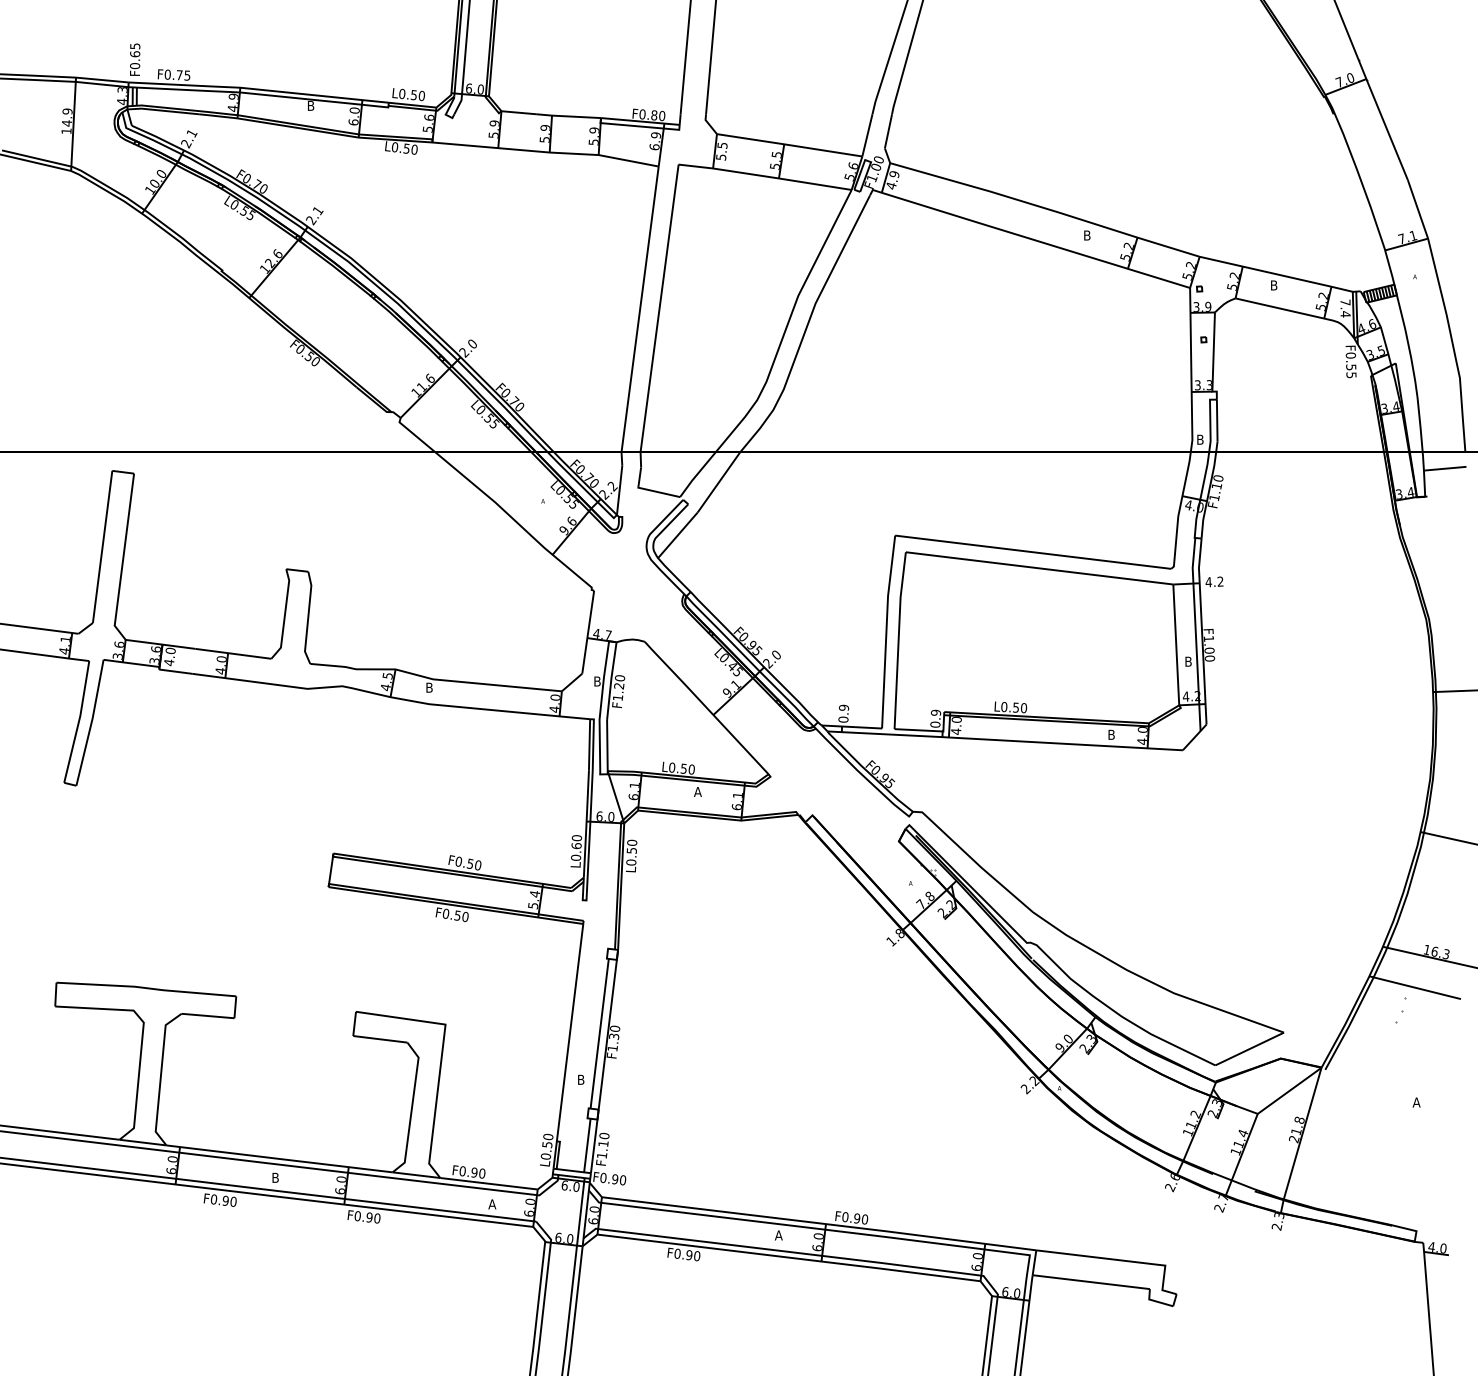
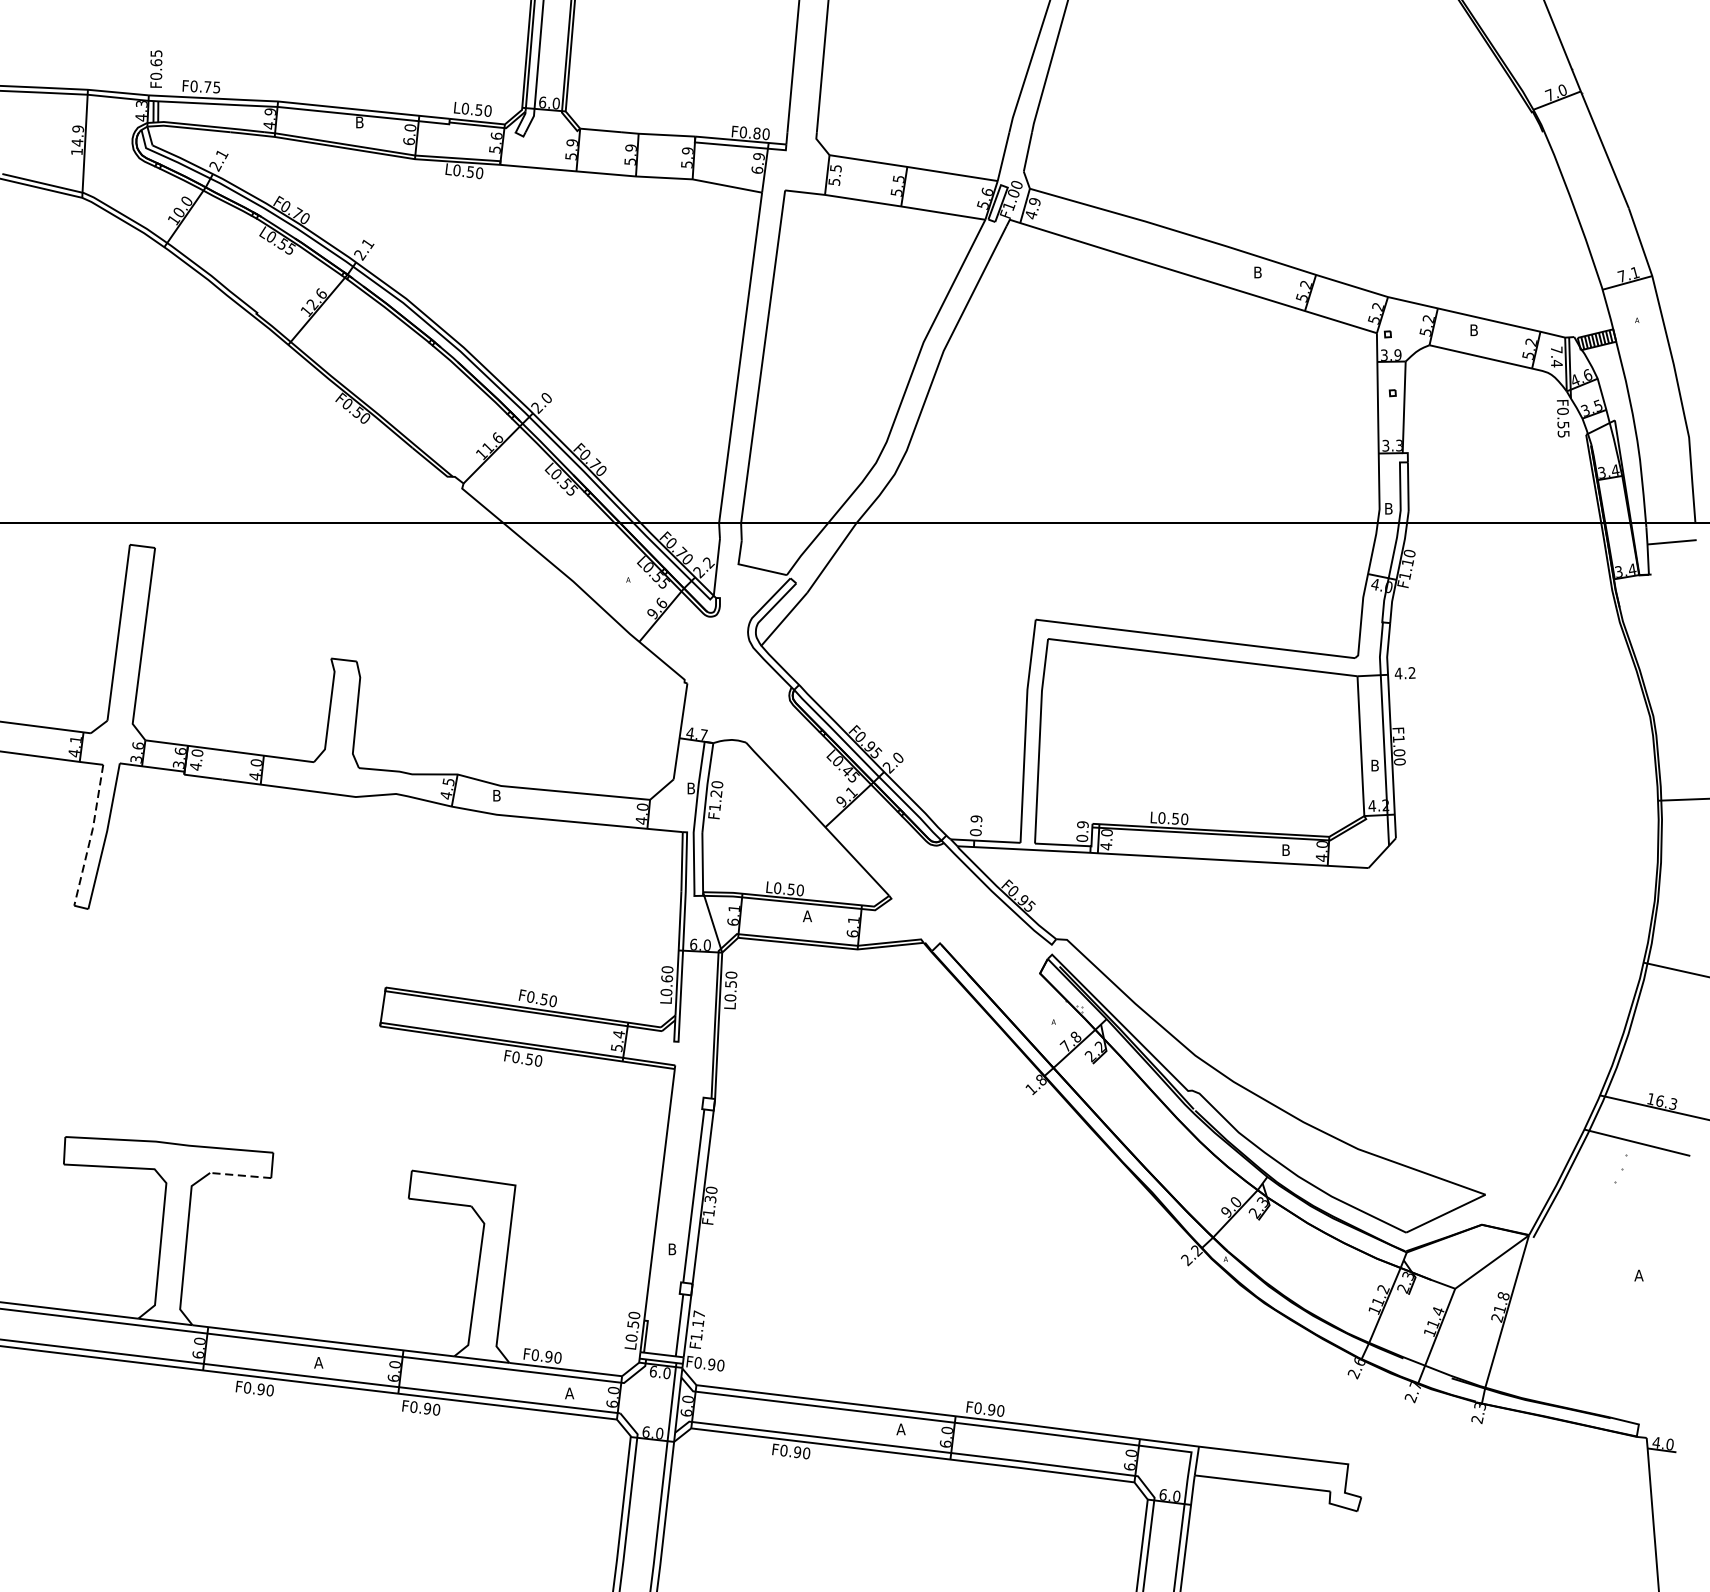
line: (78, 721) -> (90, 834), solid -> dashed
line: (207, 1015) -> (240, 1174), solid -> dashed
text: (604, 1135) -> (699, 1313), F1.10 -> F1.17
text: (275, 1177) -> (318, 1362), B -> A

